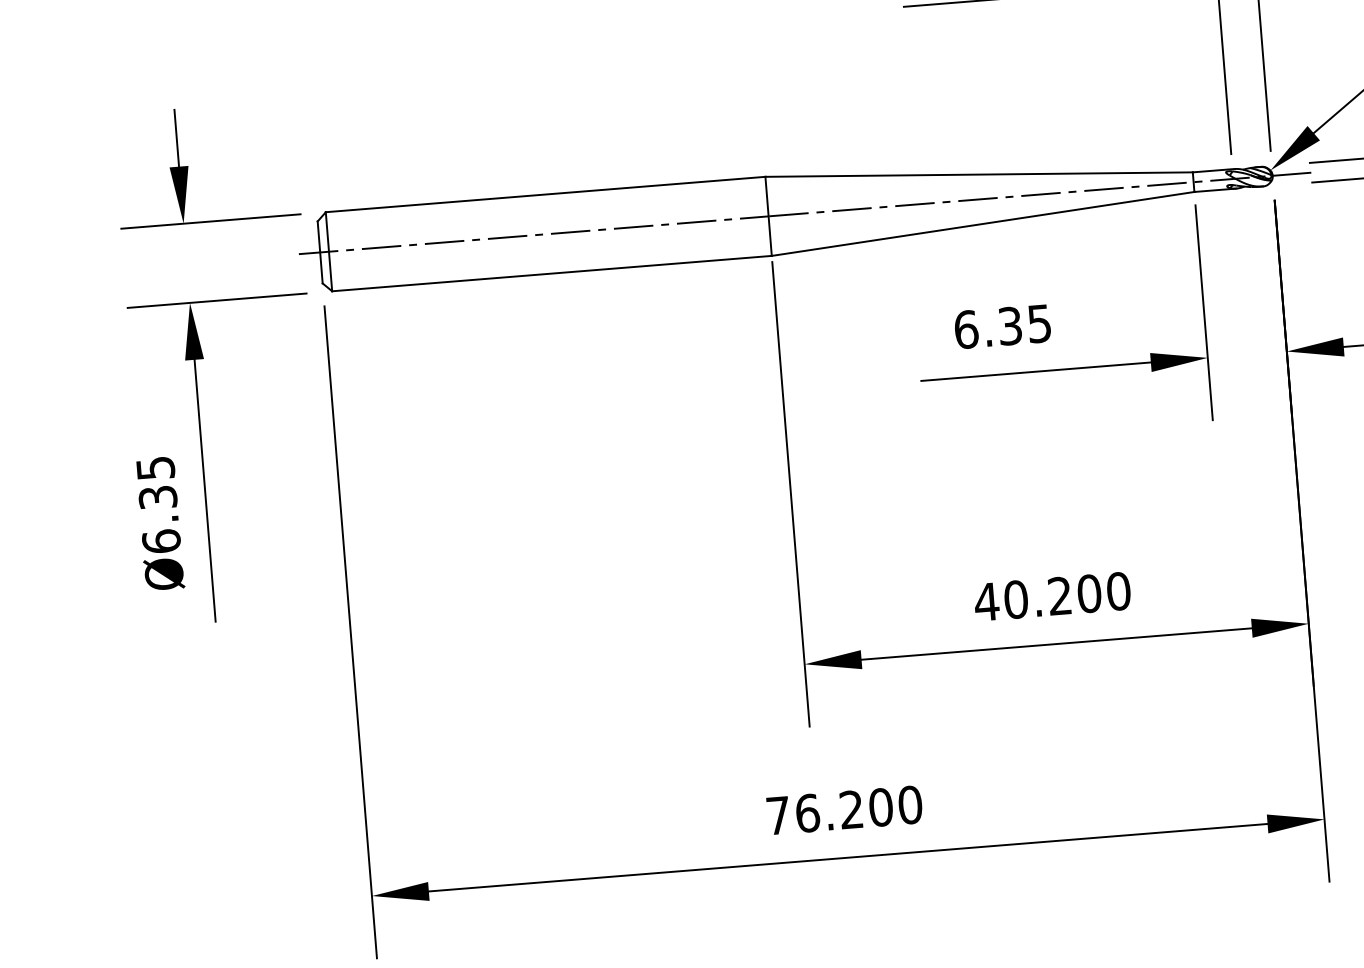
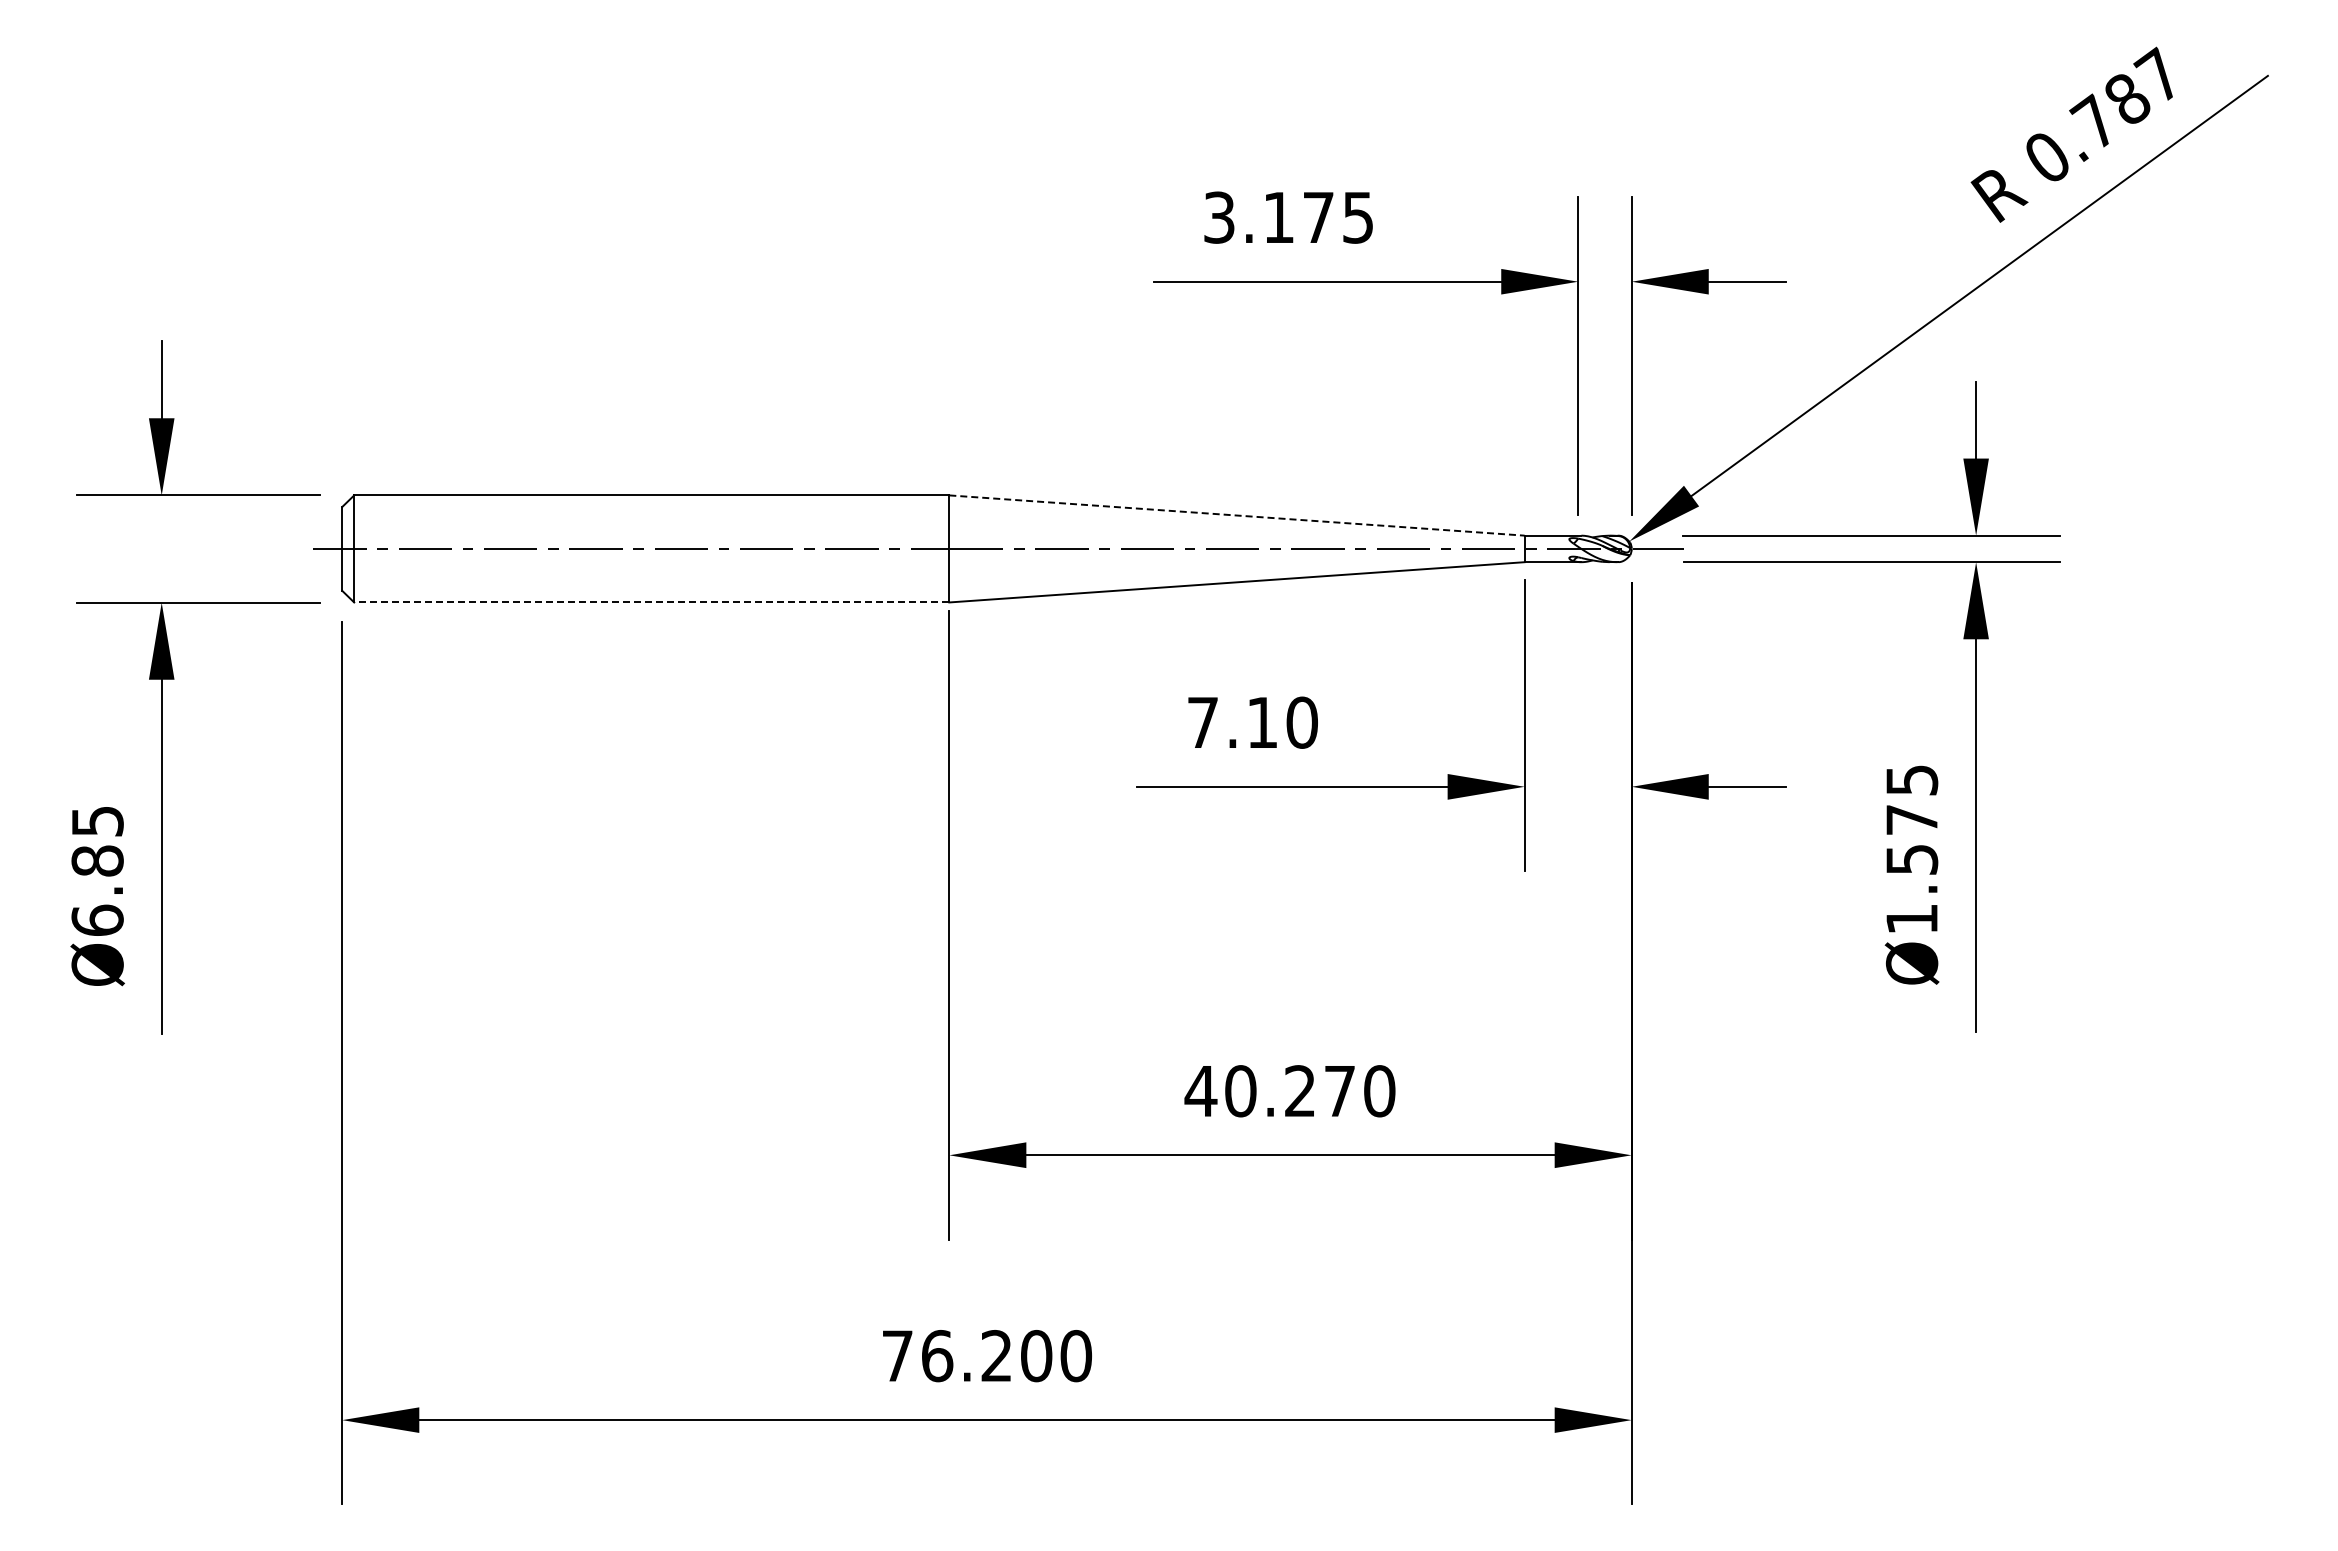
line: (979, 174) -> (1237, 515), solid -> dashed
line: (551, 273) -> (651, 602), solid -> dashed
text: (1002, 326) -> (1252, 722), 6.35 -> 7.10
text: (157, 497) -> (97, 860), Ø6.35 -> Ø6.85
text: (1089, 593) -> (1339, 1091), 40.200 -> 40.270

